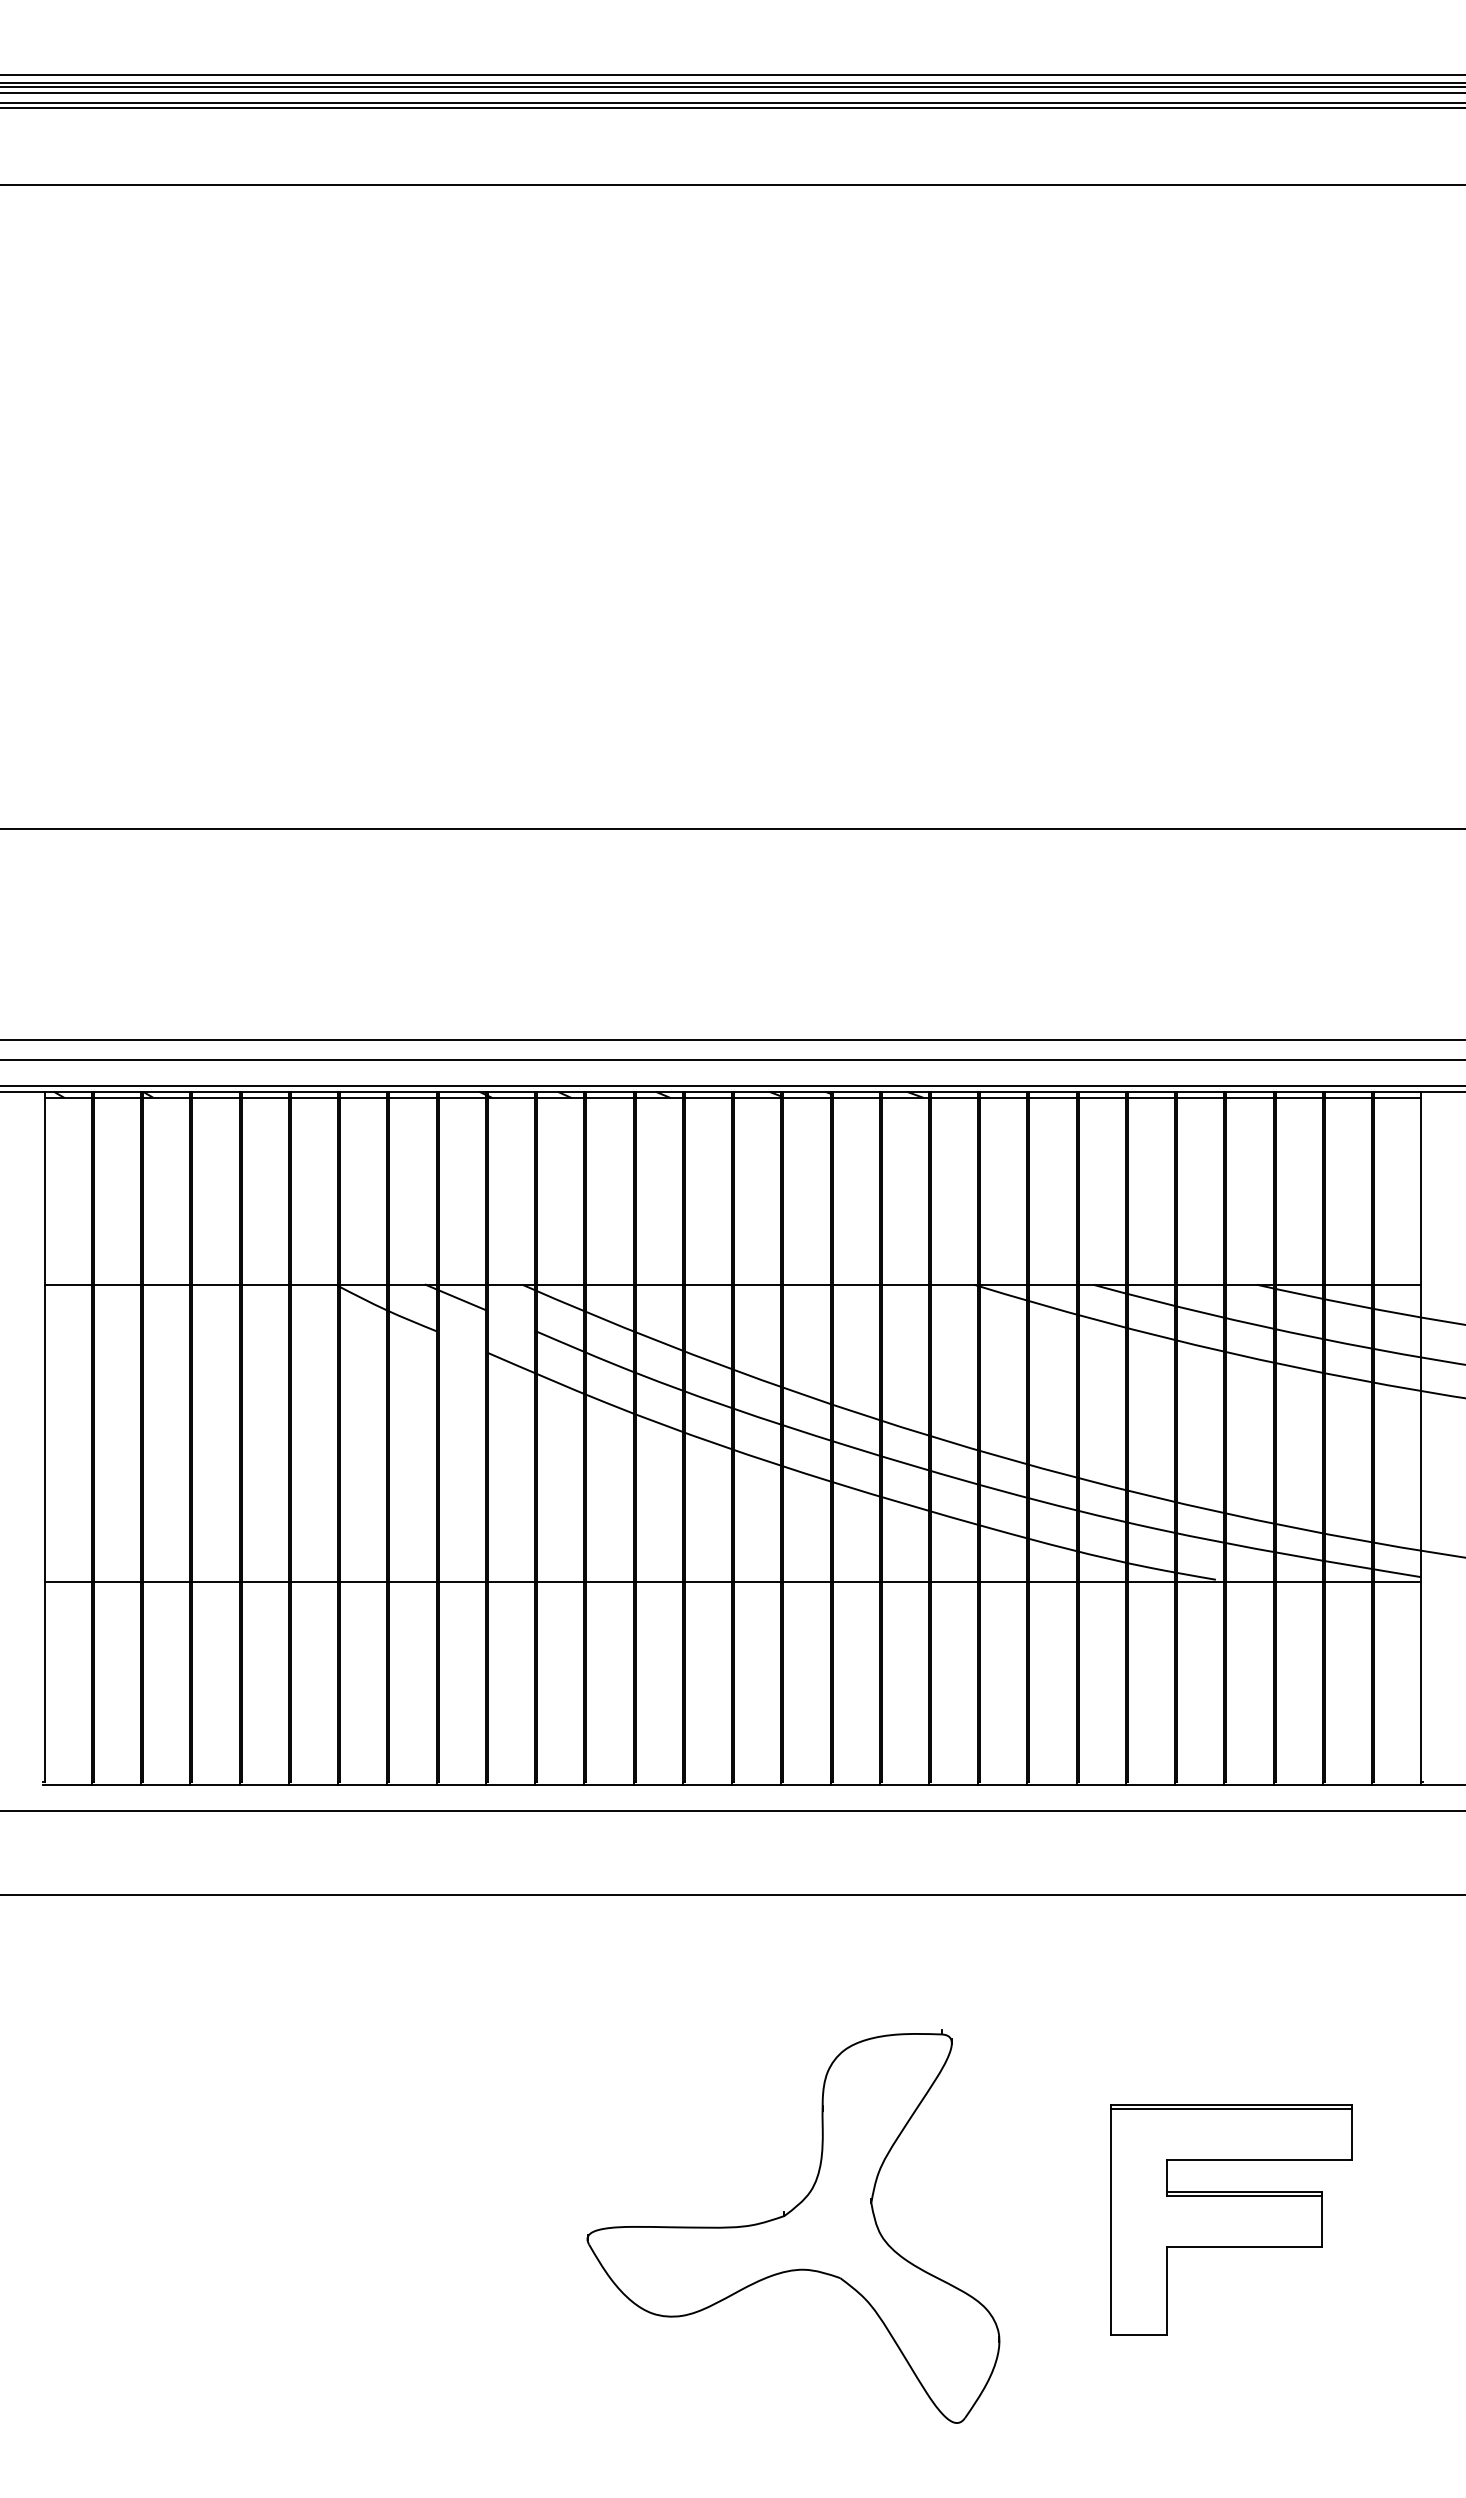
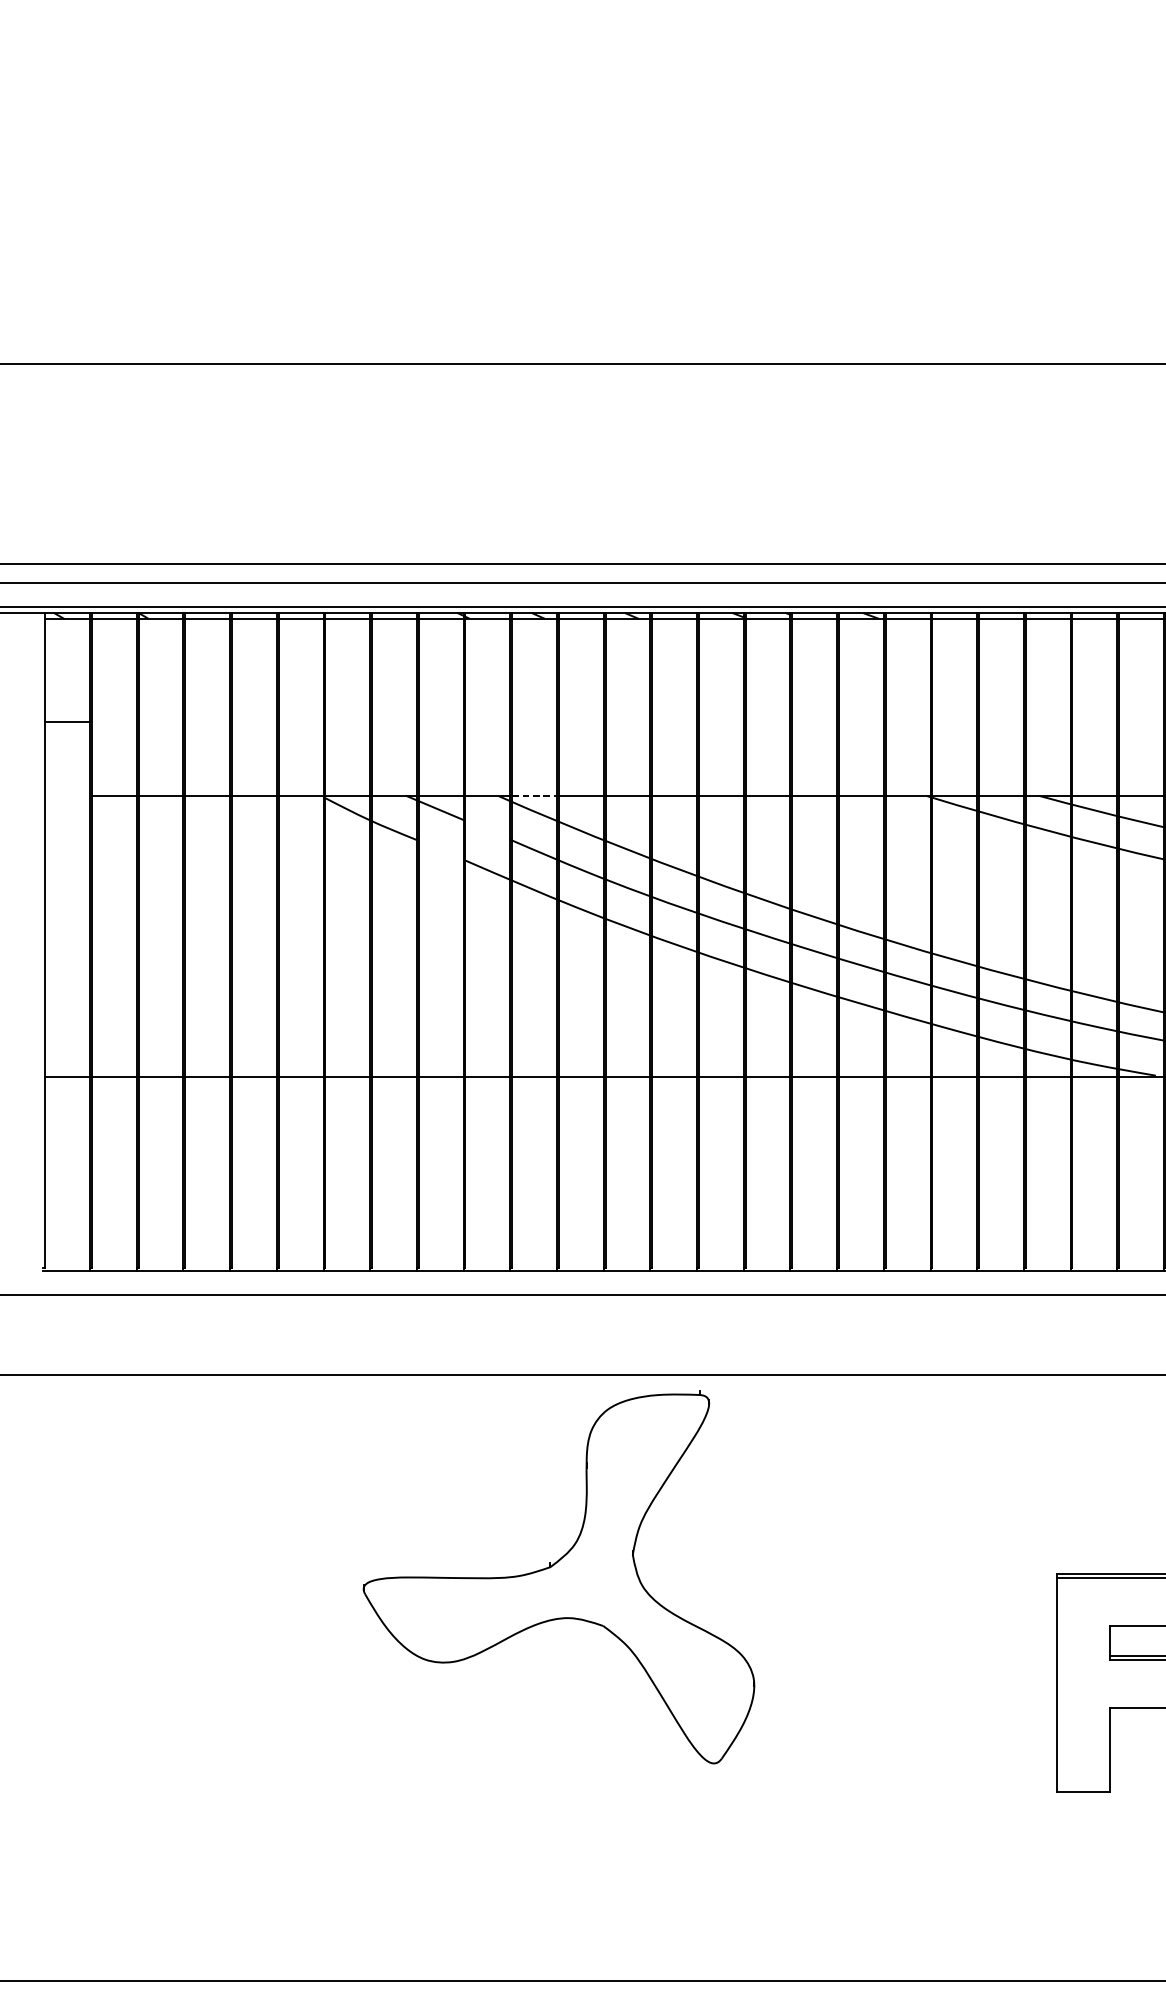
line: (68, 1284) -> (67, 721), moved
line: (560, 1284) -> (534, 795), solid -> dashed
part: (793, 2226) -> (559, 1577), moved

